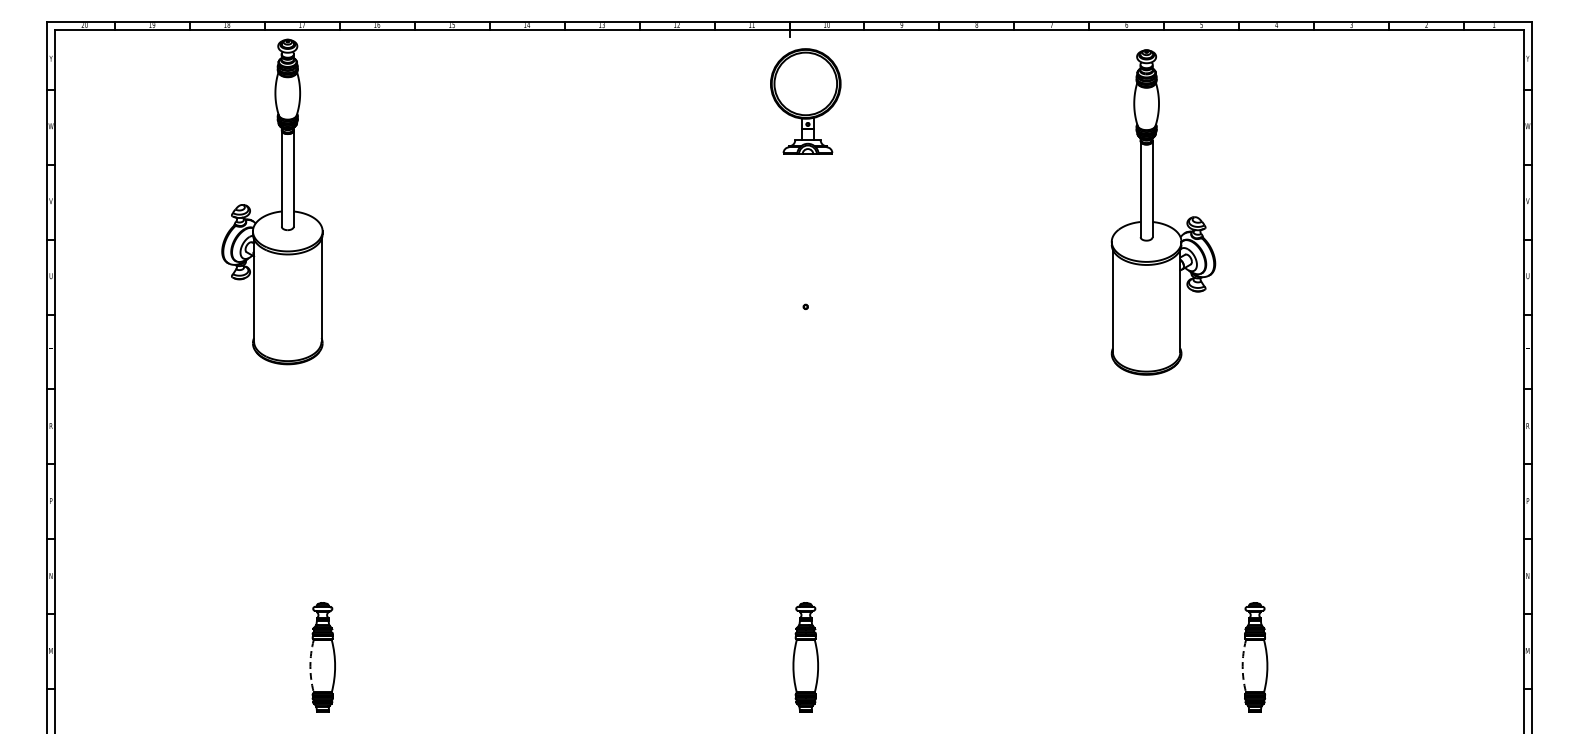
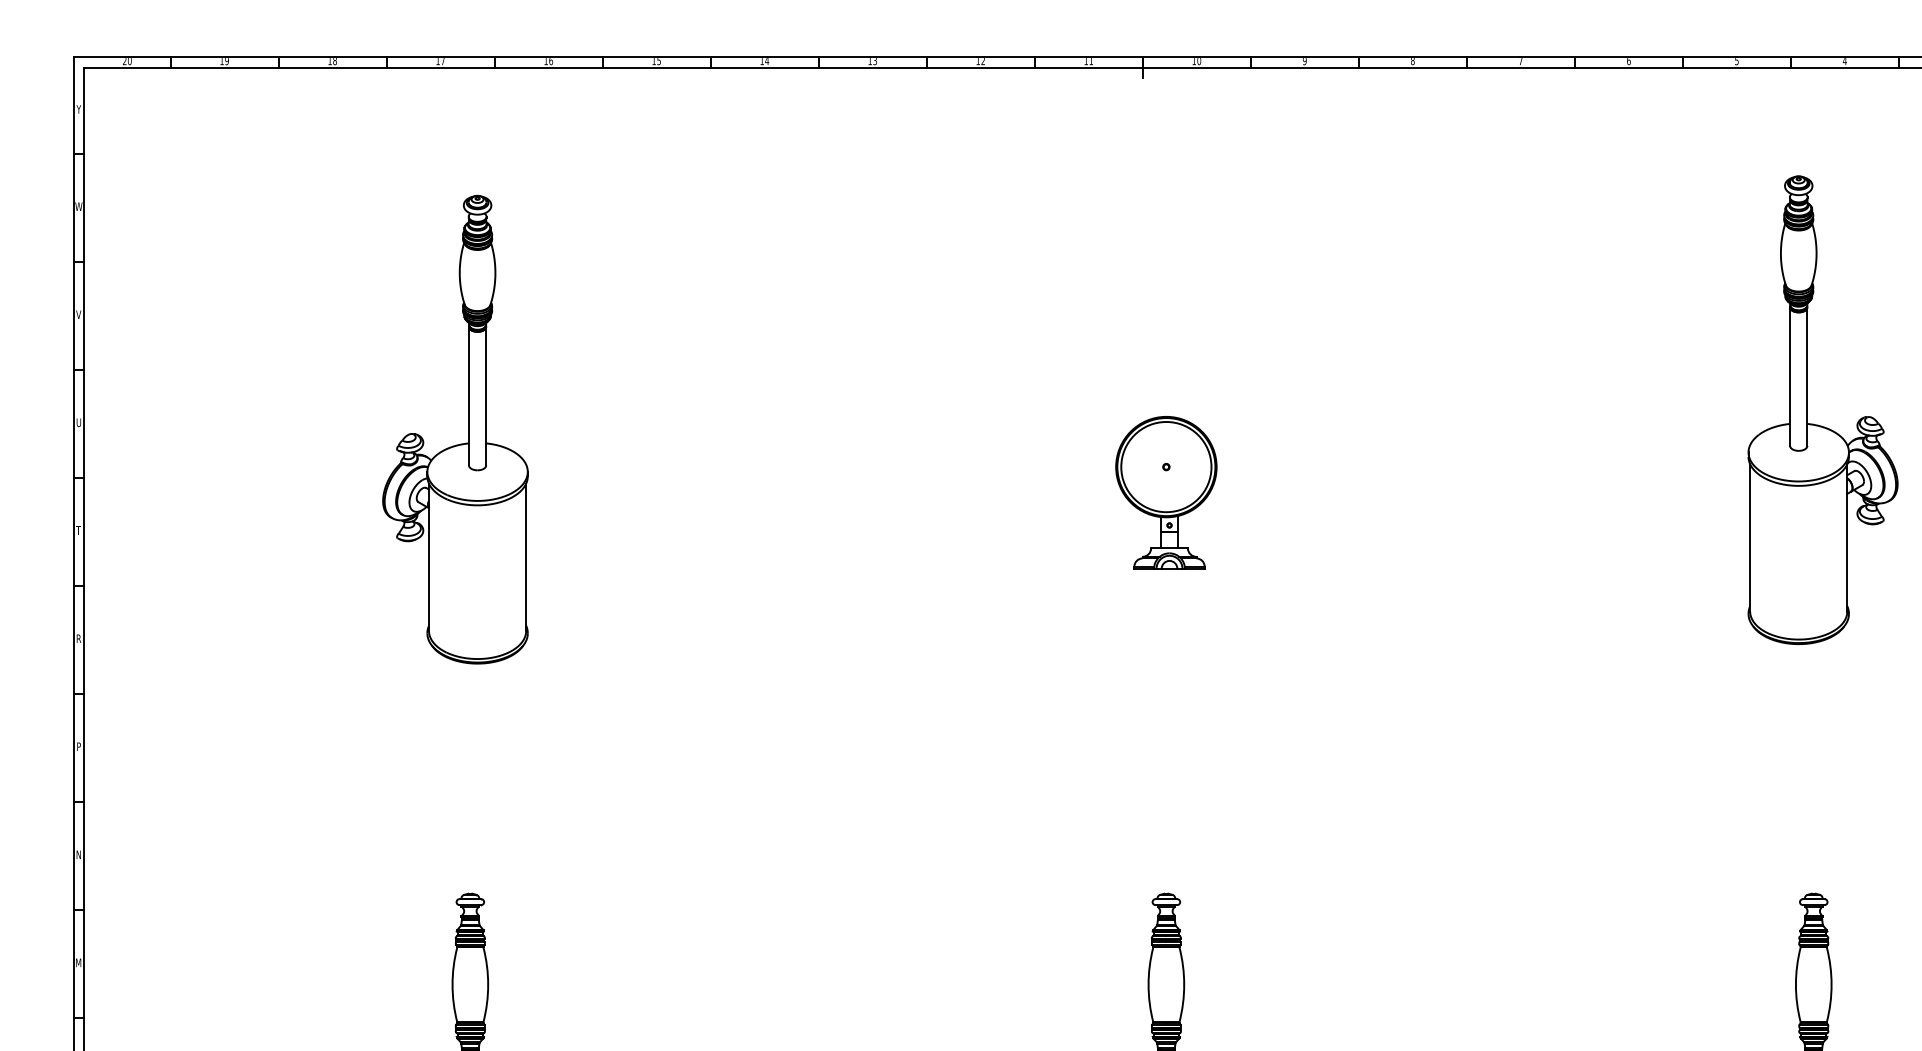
part: (805, 101) -> (1165, 492), moved
part: (281, 201) -> (468, 428), moved
part: (1153, 212) -> (1808, 410), moved
arc: (310, 666) -> (452, 985), dashed -> solid
arc: (1242, 666) -> (1795, 985), dashed -> solid

